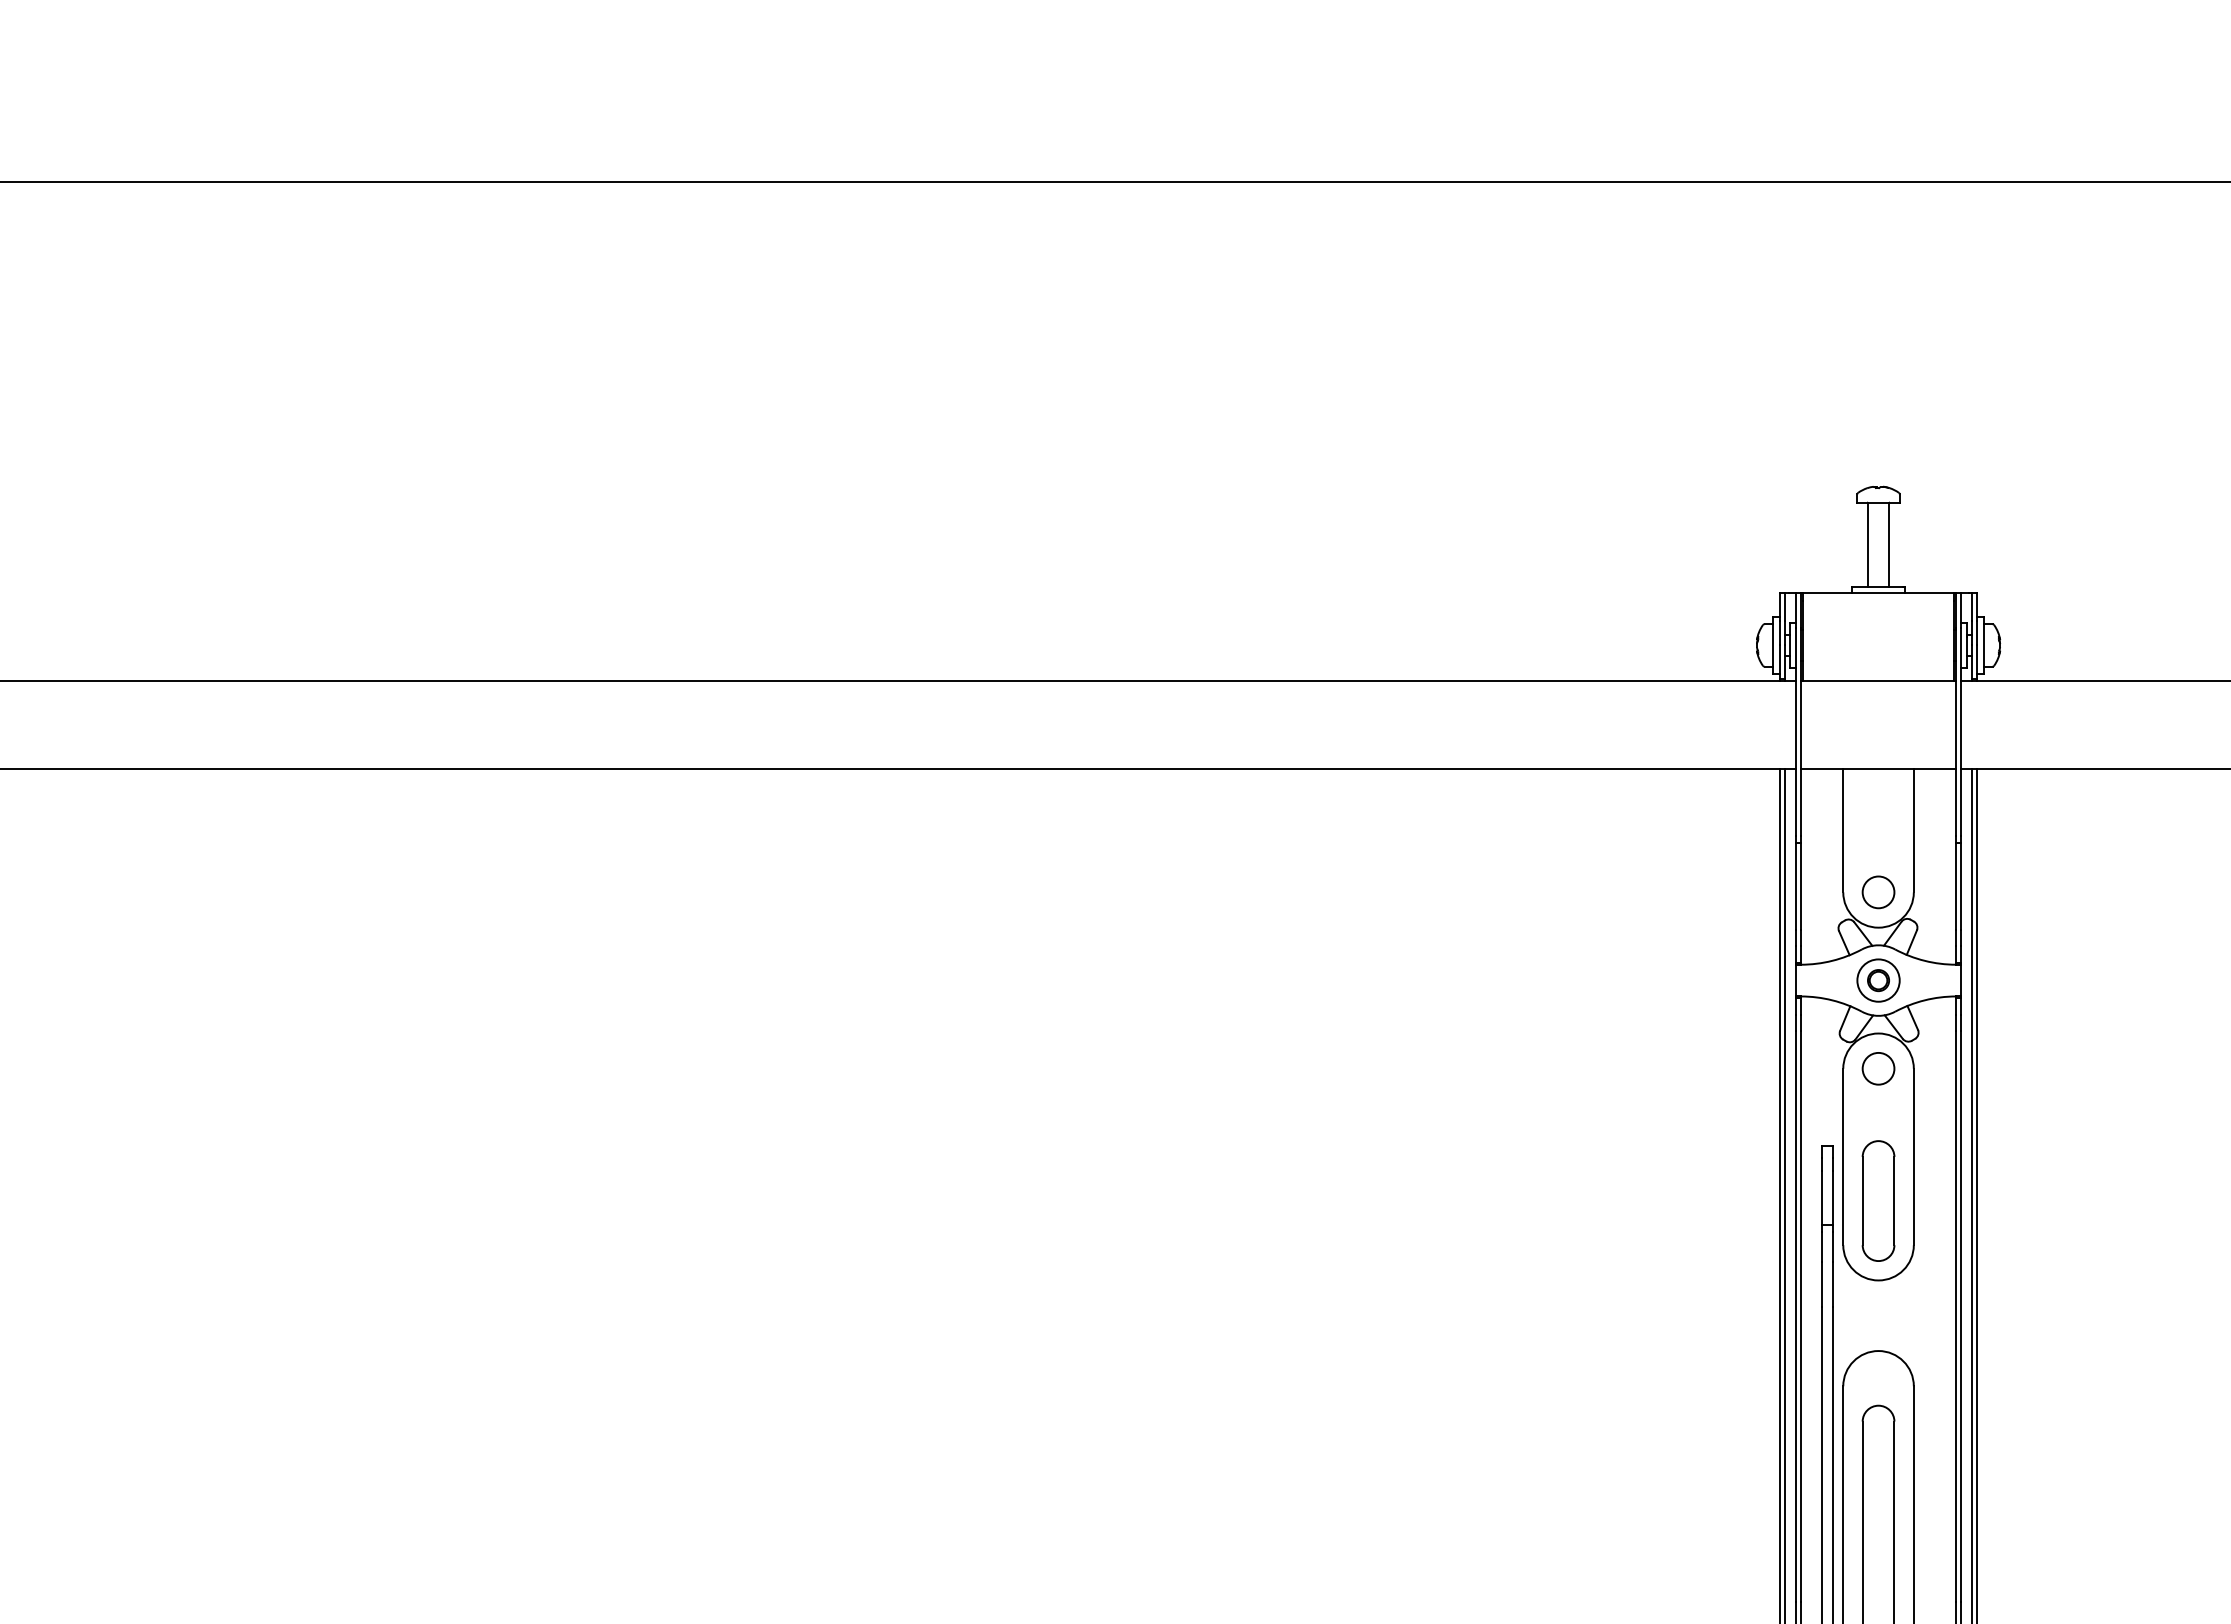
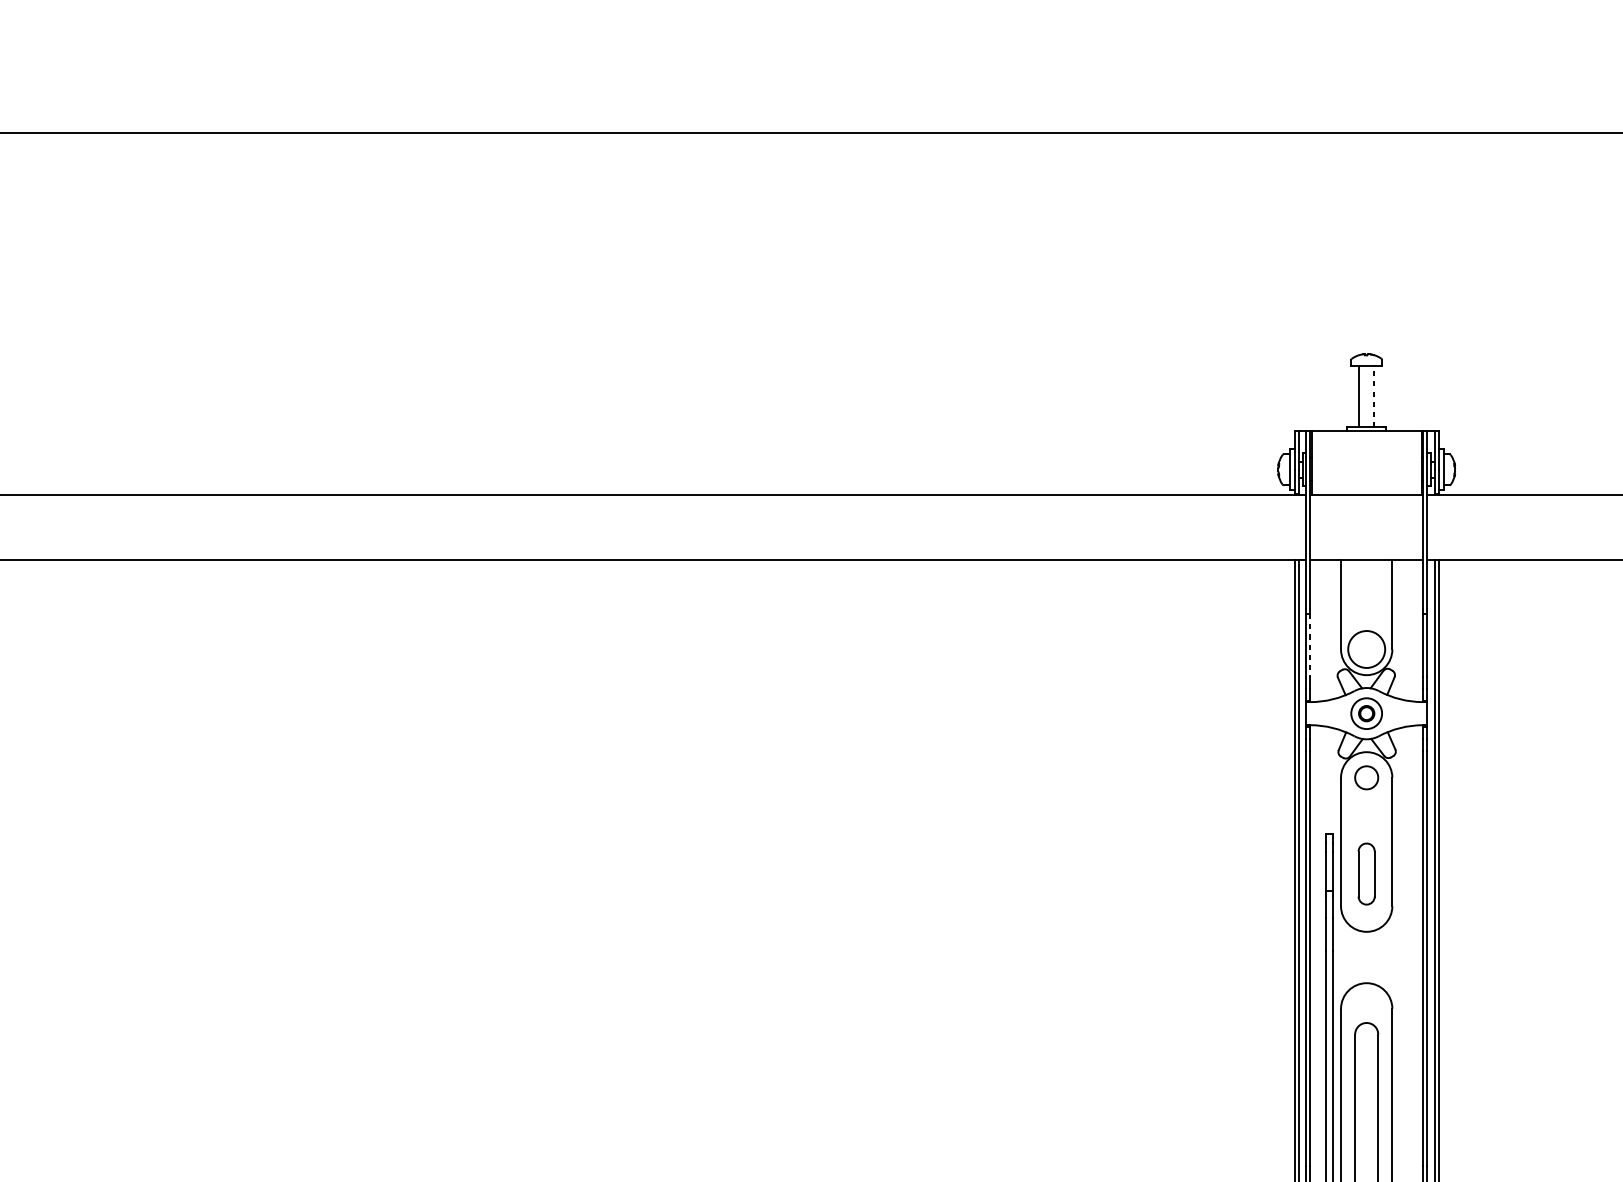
line: (1889, 545) -> (1374, 397), solid -> dashed
line: (1800, 887) -> (1309, 645), solid -> dashed
circle: (1878, 892) -> (1366, 649), size x1.6
part: (1878, 1200) -> (1366, 873), size x0.7

